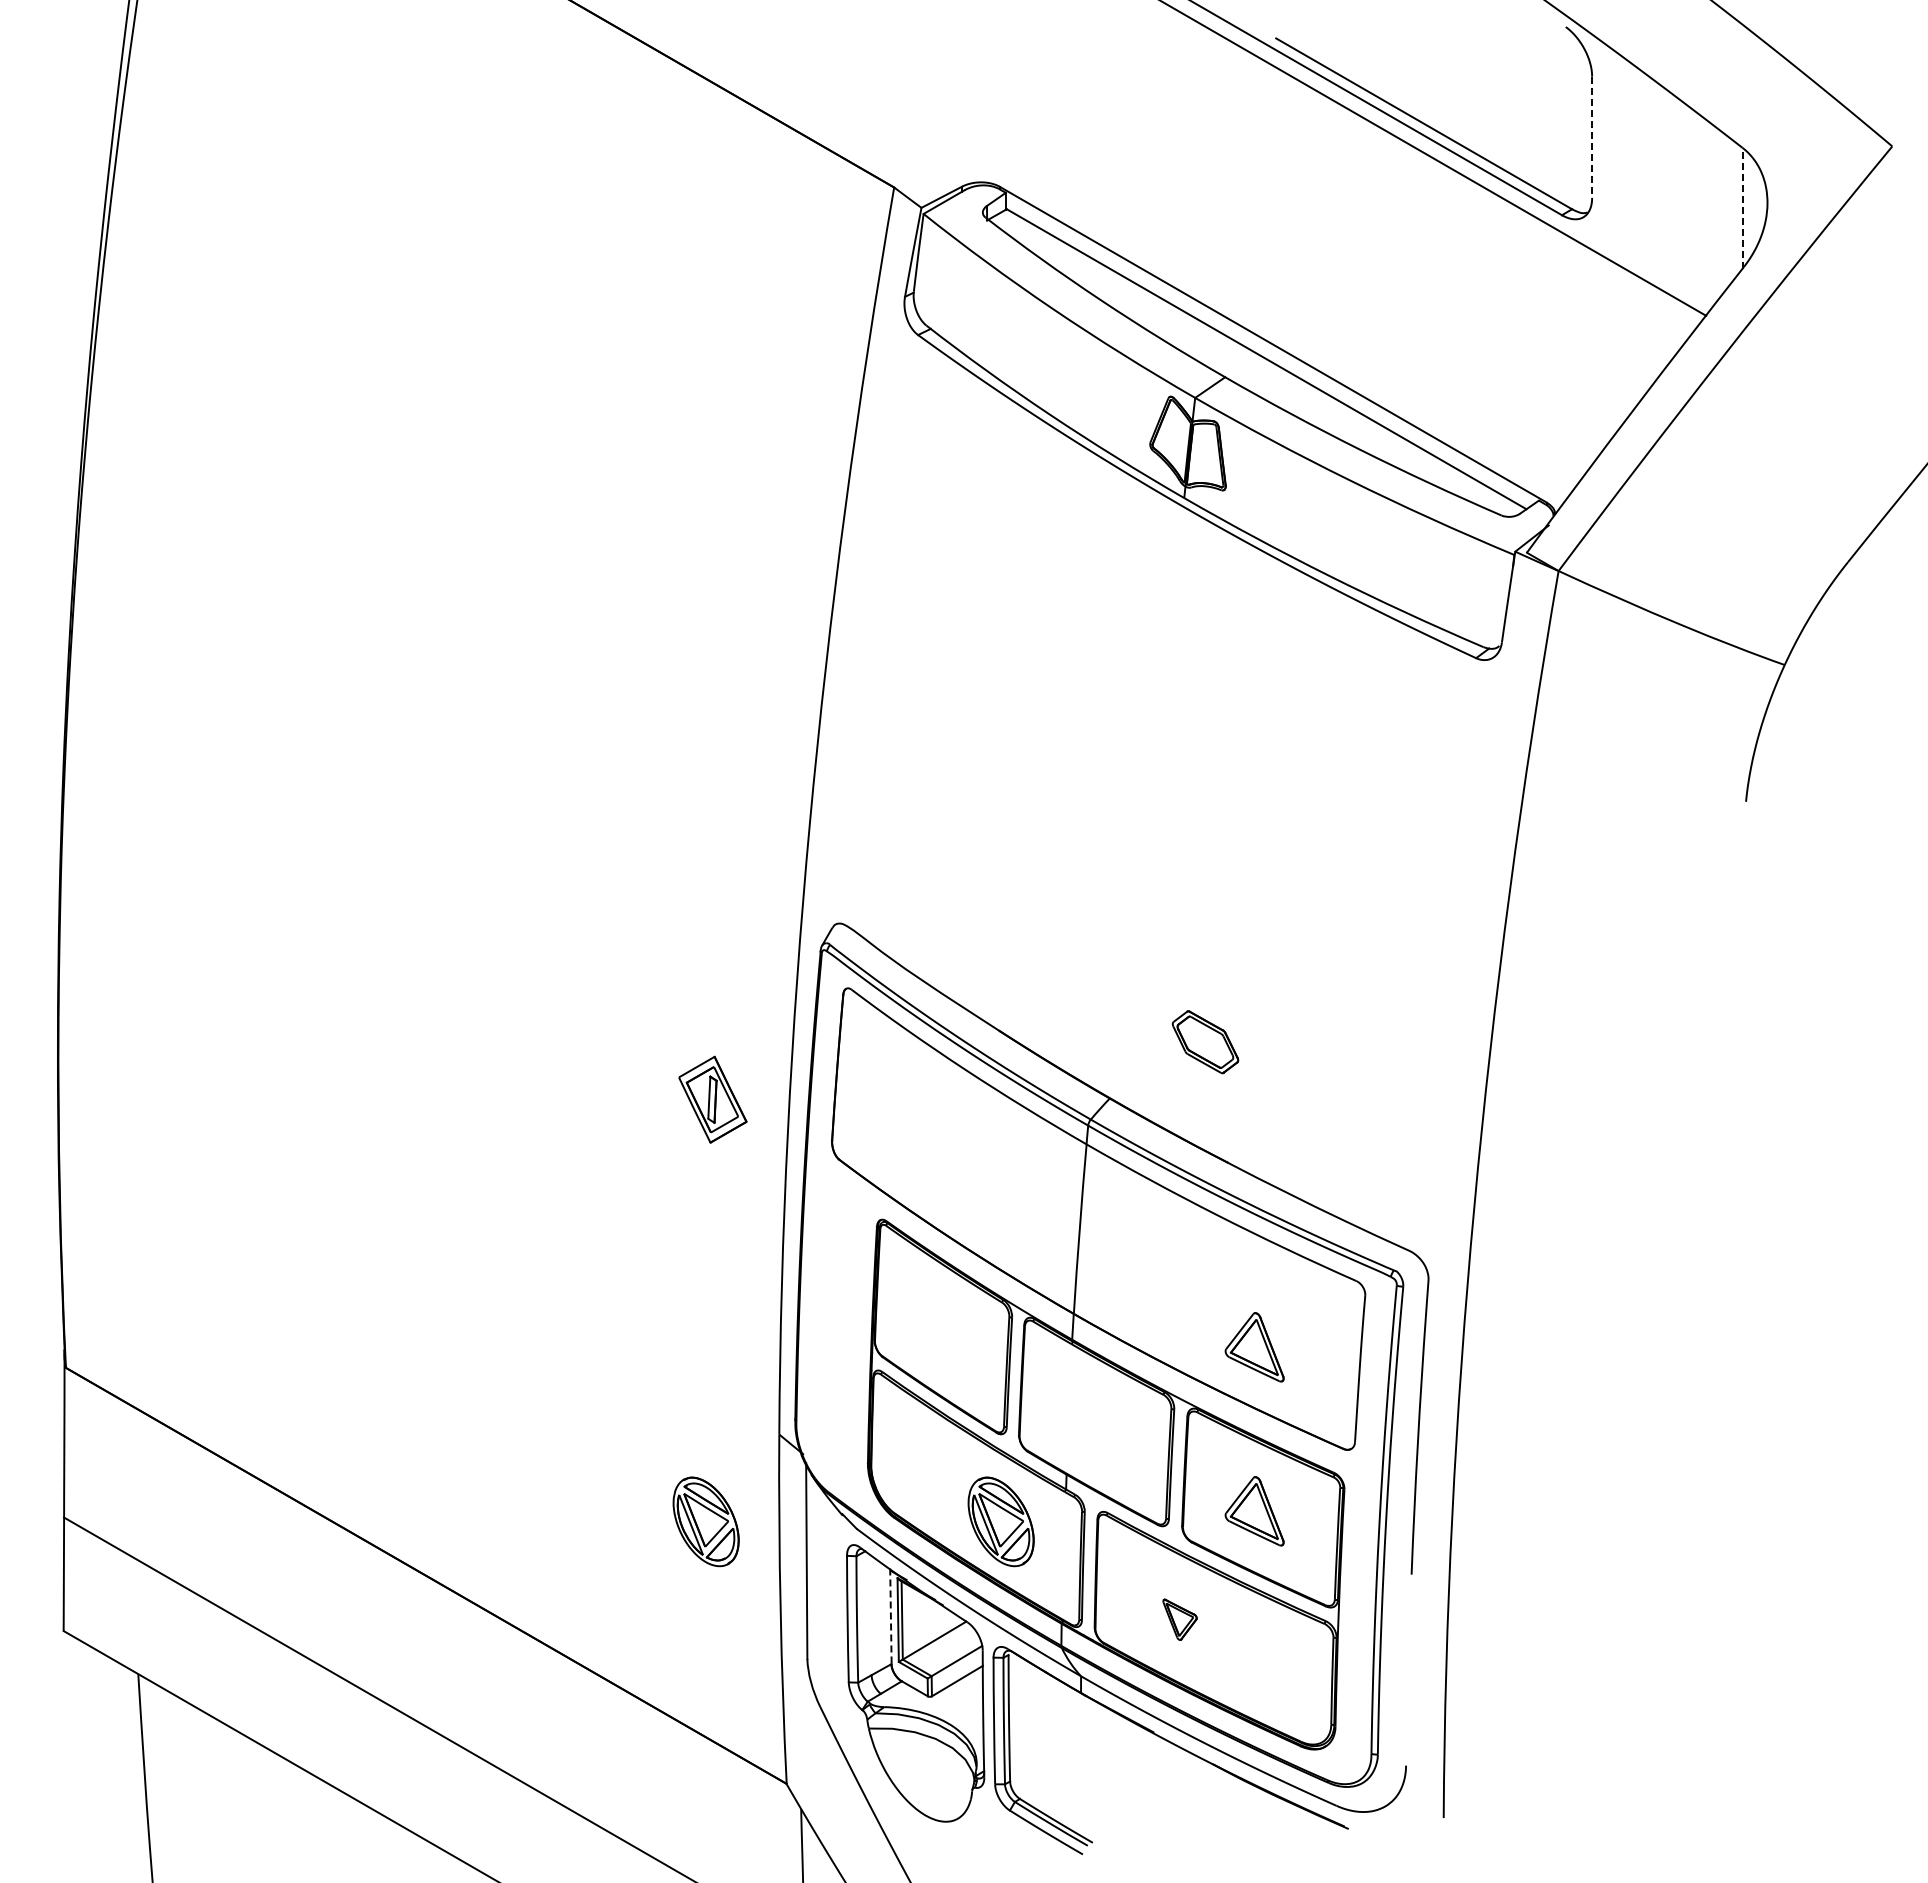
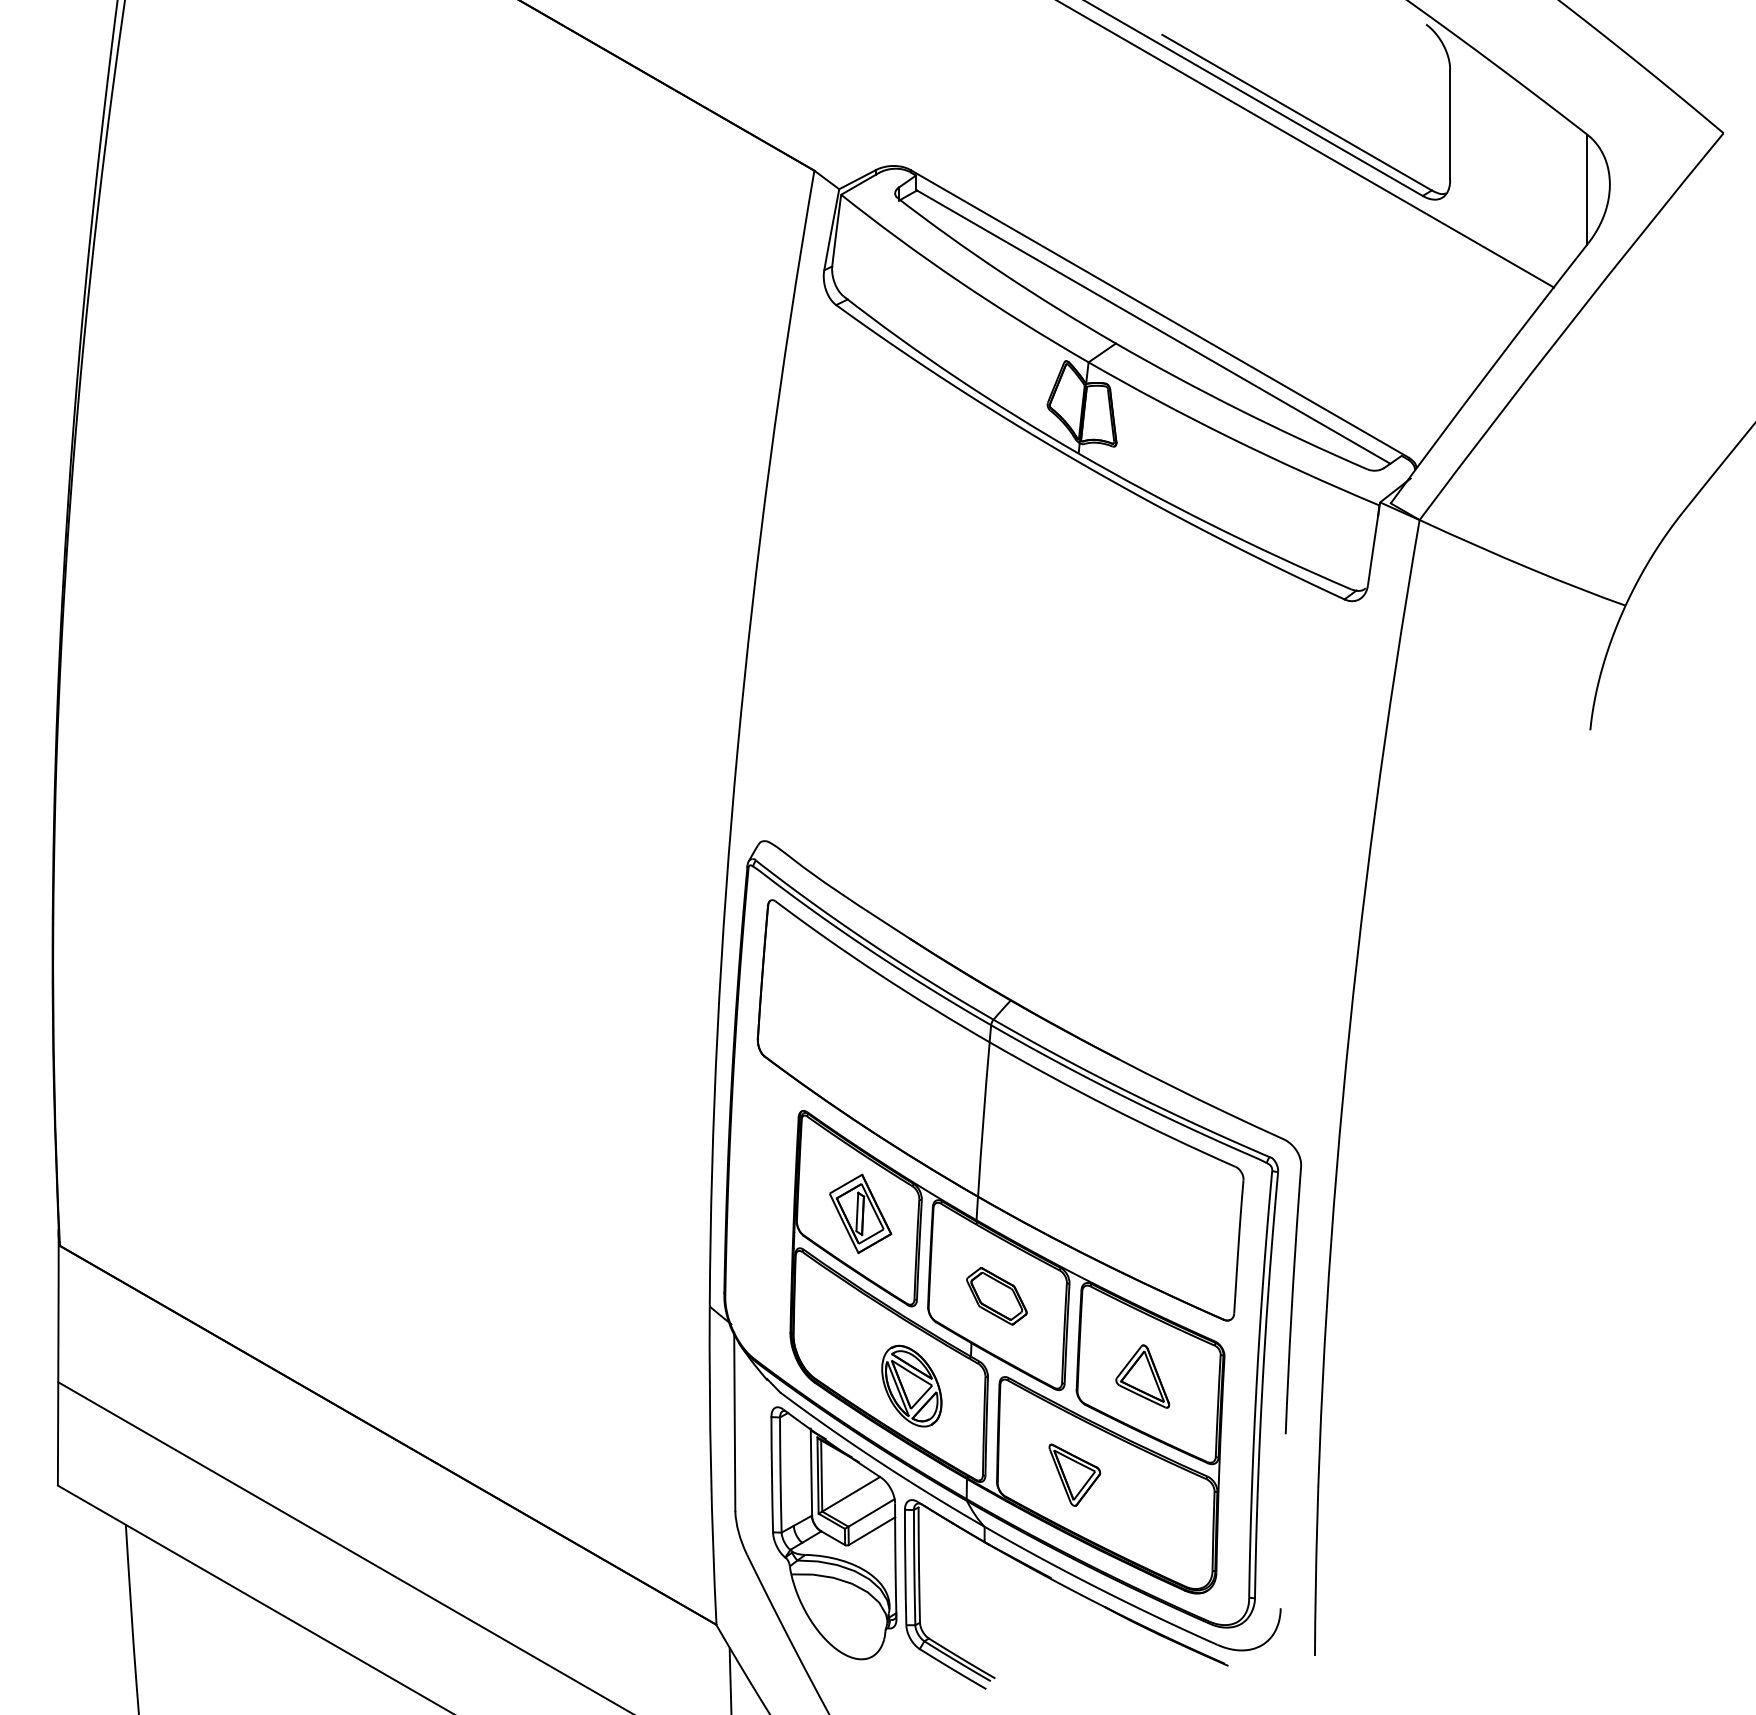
line: (1592, 137) -> (1450, 125), dashed -> solid
line: (1742, 207) -> (1587, 188), dashed -> solid
part: (1205, 1042) -> (996, 1296), moved
part: (712, 1099) -> (860, 1213), moved
part: (1254, 1347) -> (1142, 1227), removed
part: (705, 1521) -> (642, 1385), removed
line: (890, 1616) -> (811, 1472), dashed -> solid
part: (1179, 1619) -> (1074, 1475), size x1.67

